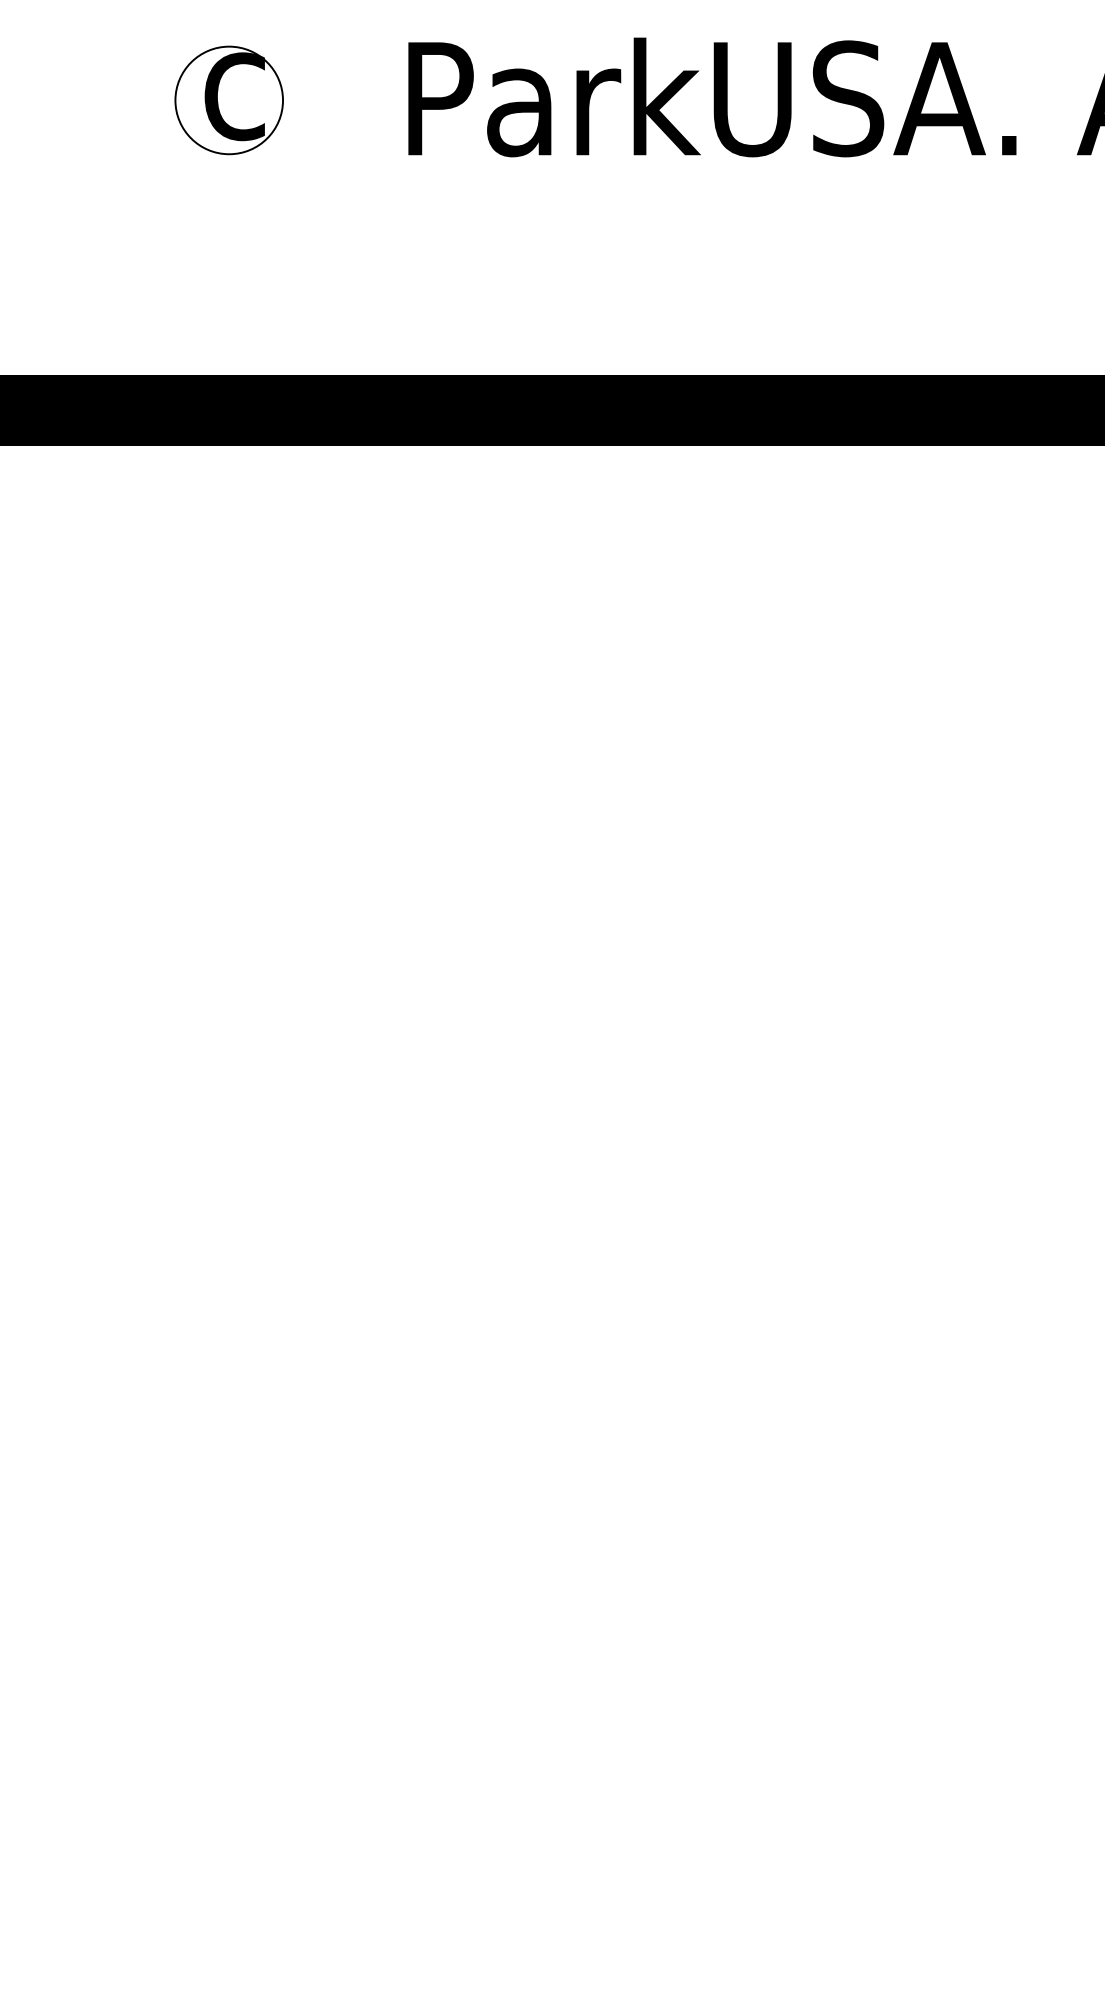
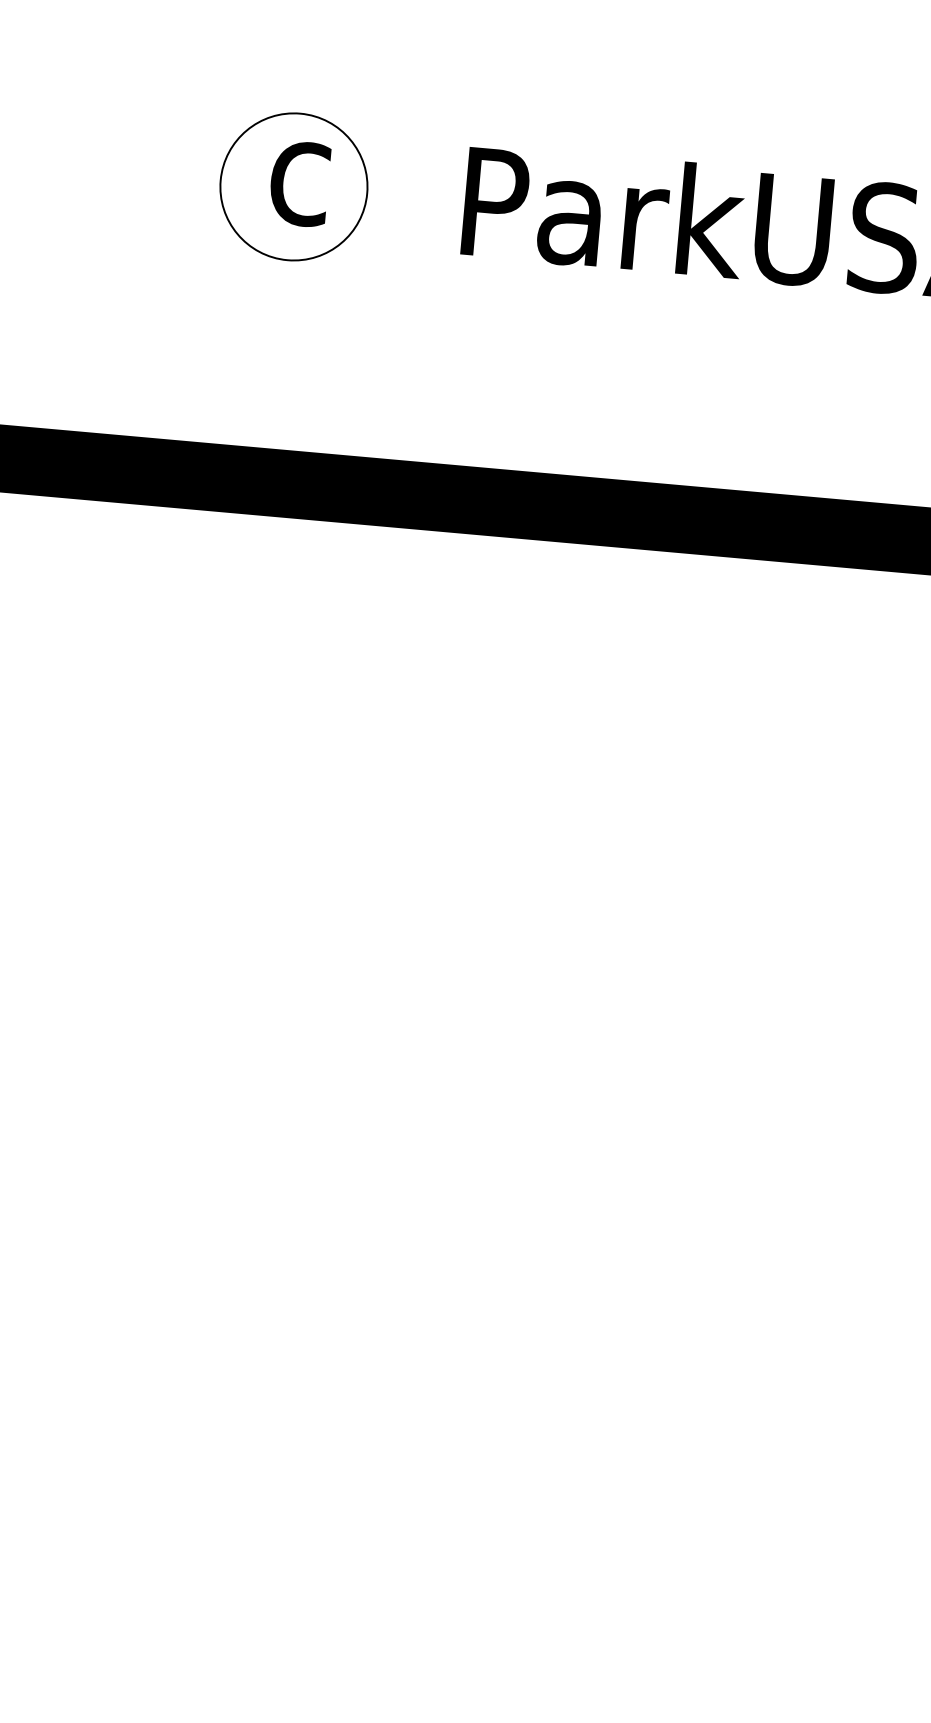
circle: (229, 100) -> (294, 187), size x1.43

